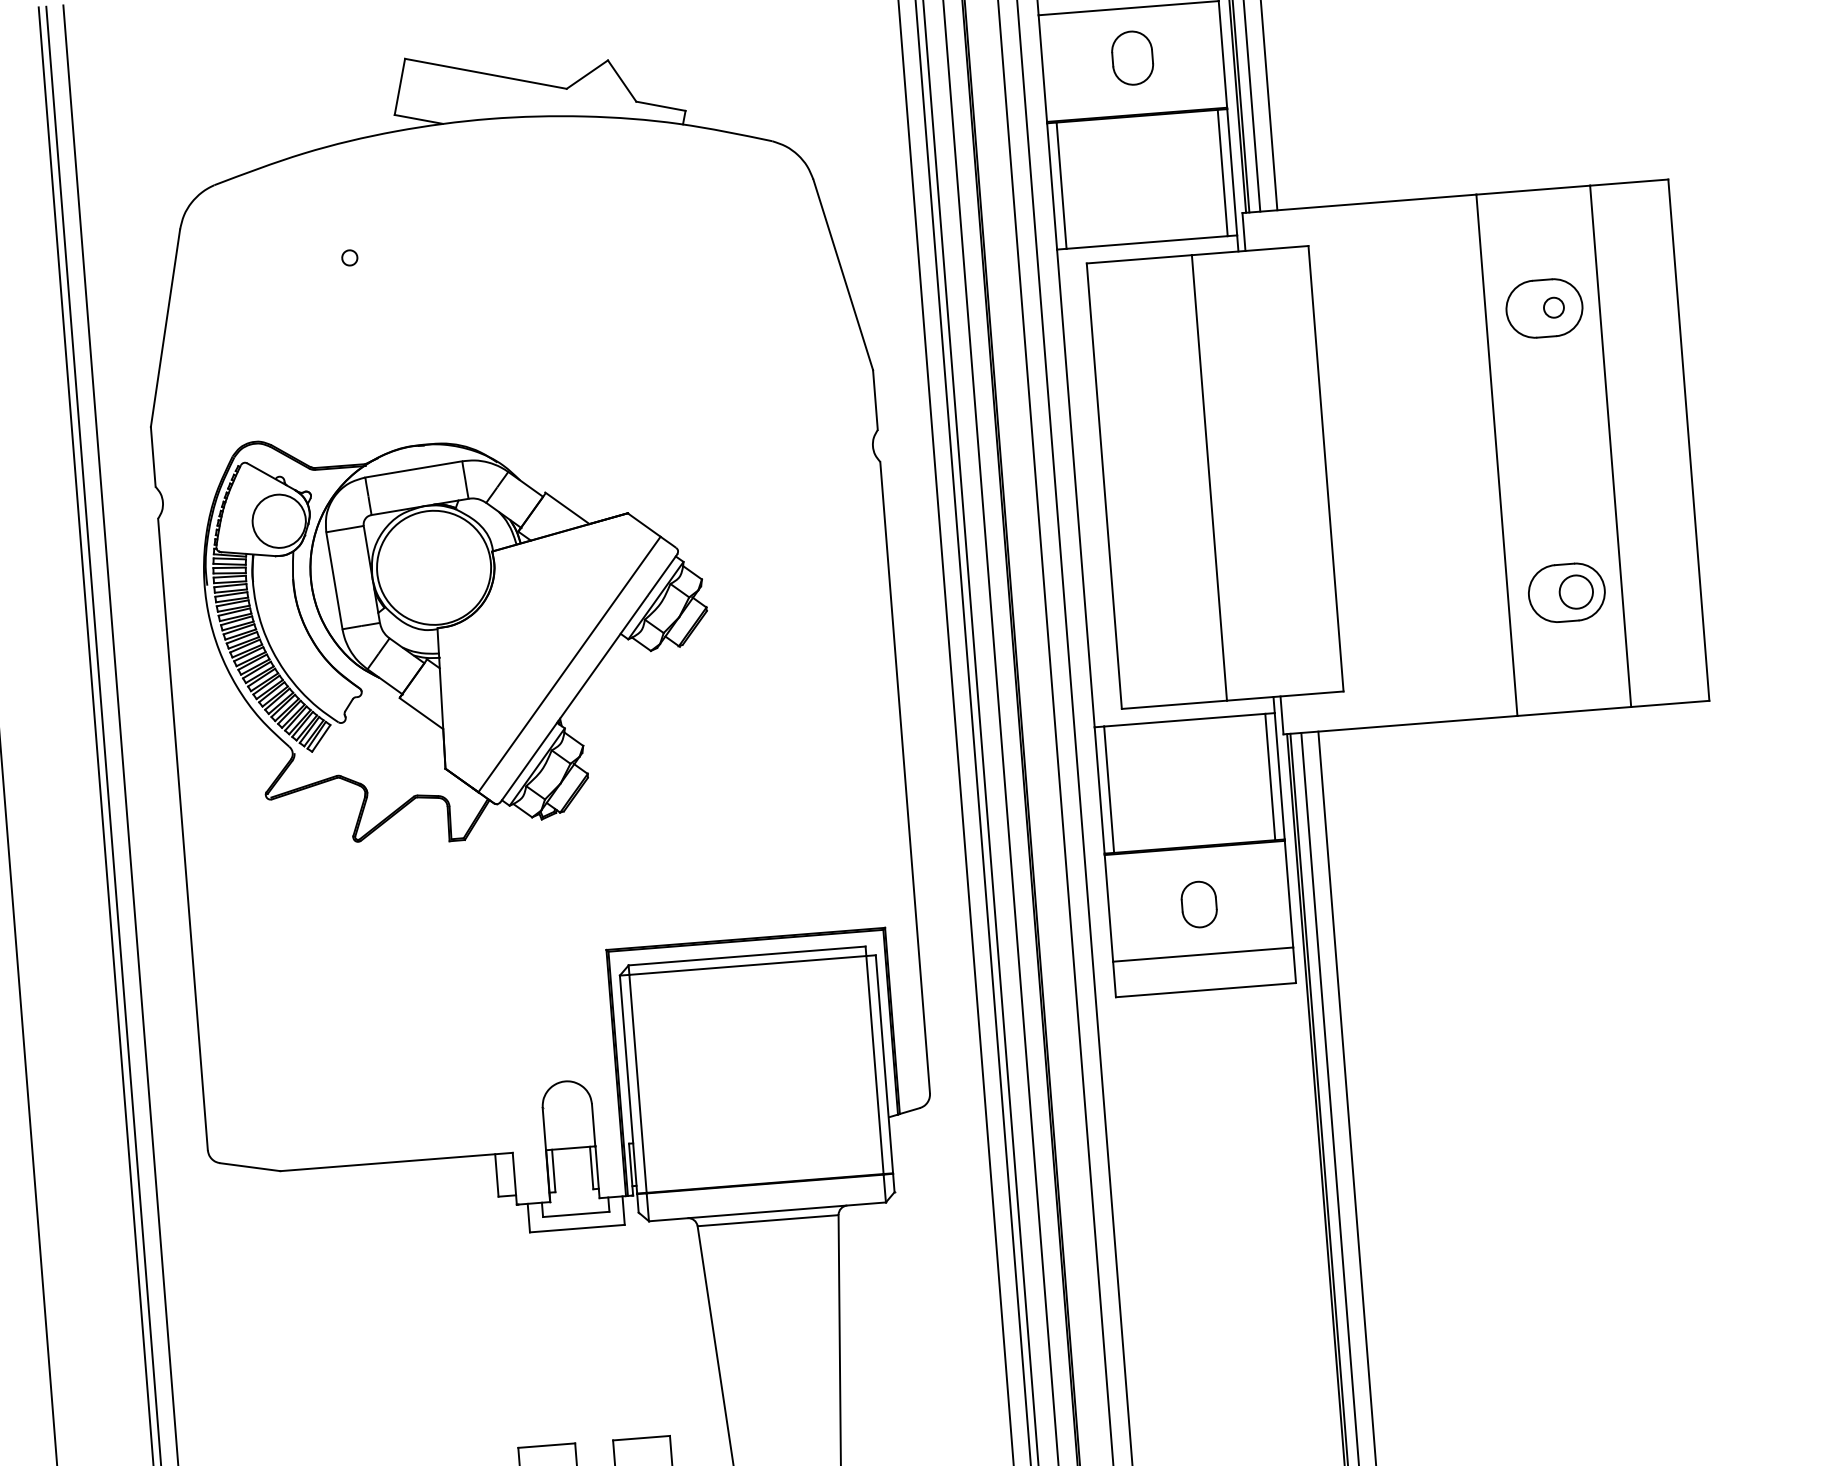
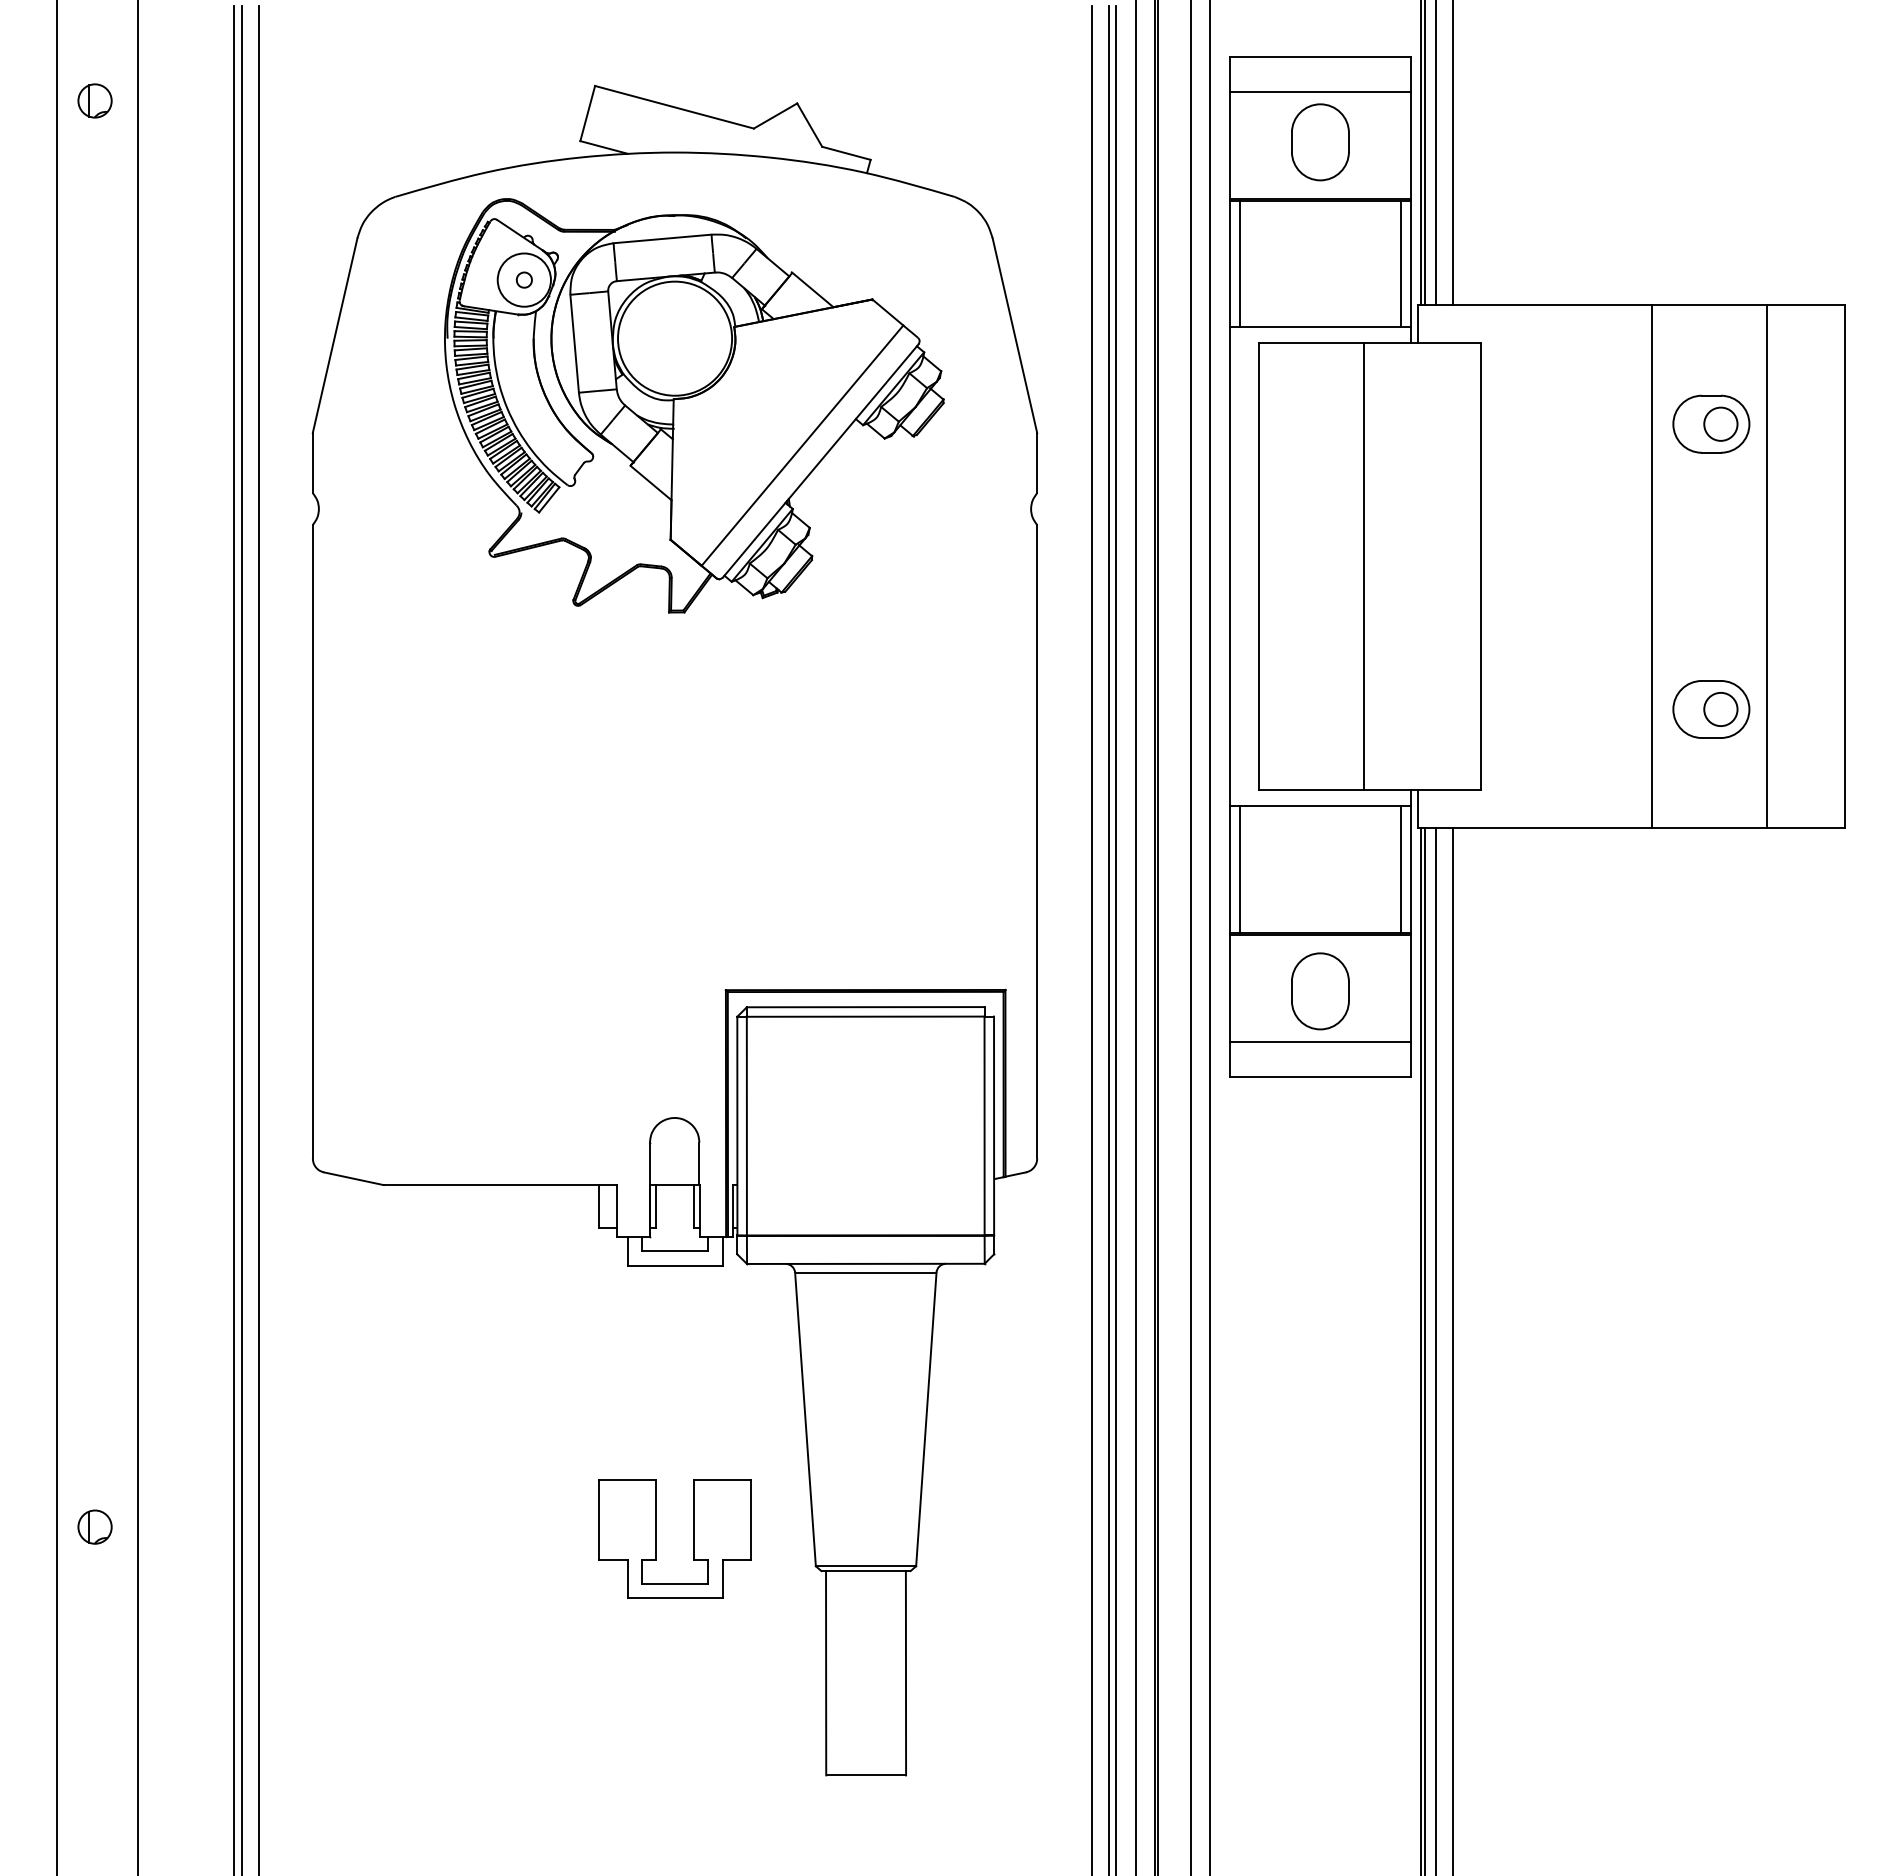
part: (1132, 58) -> (1320, 142), size x1.43
circle: (1553, 307) -> (1720, 423), size x1.67
part: (458, 632) -> (694, 405), moved
part: (1199, 904) -> (1320, 991), size x1.67

